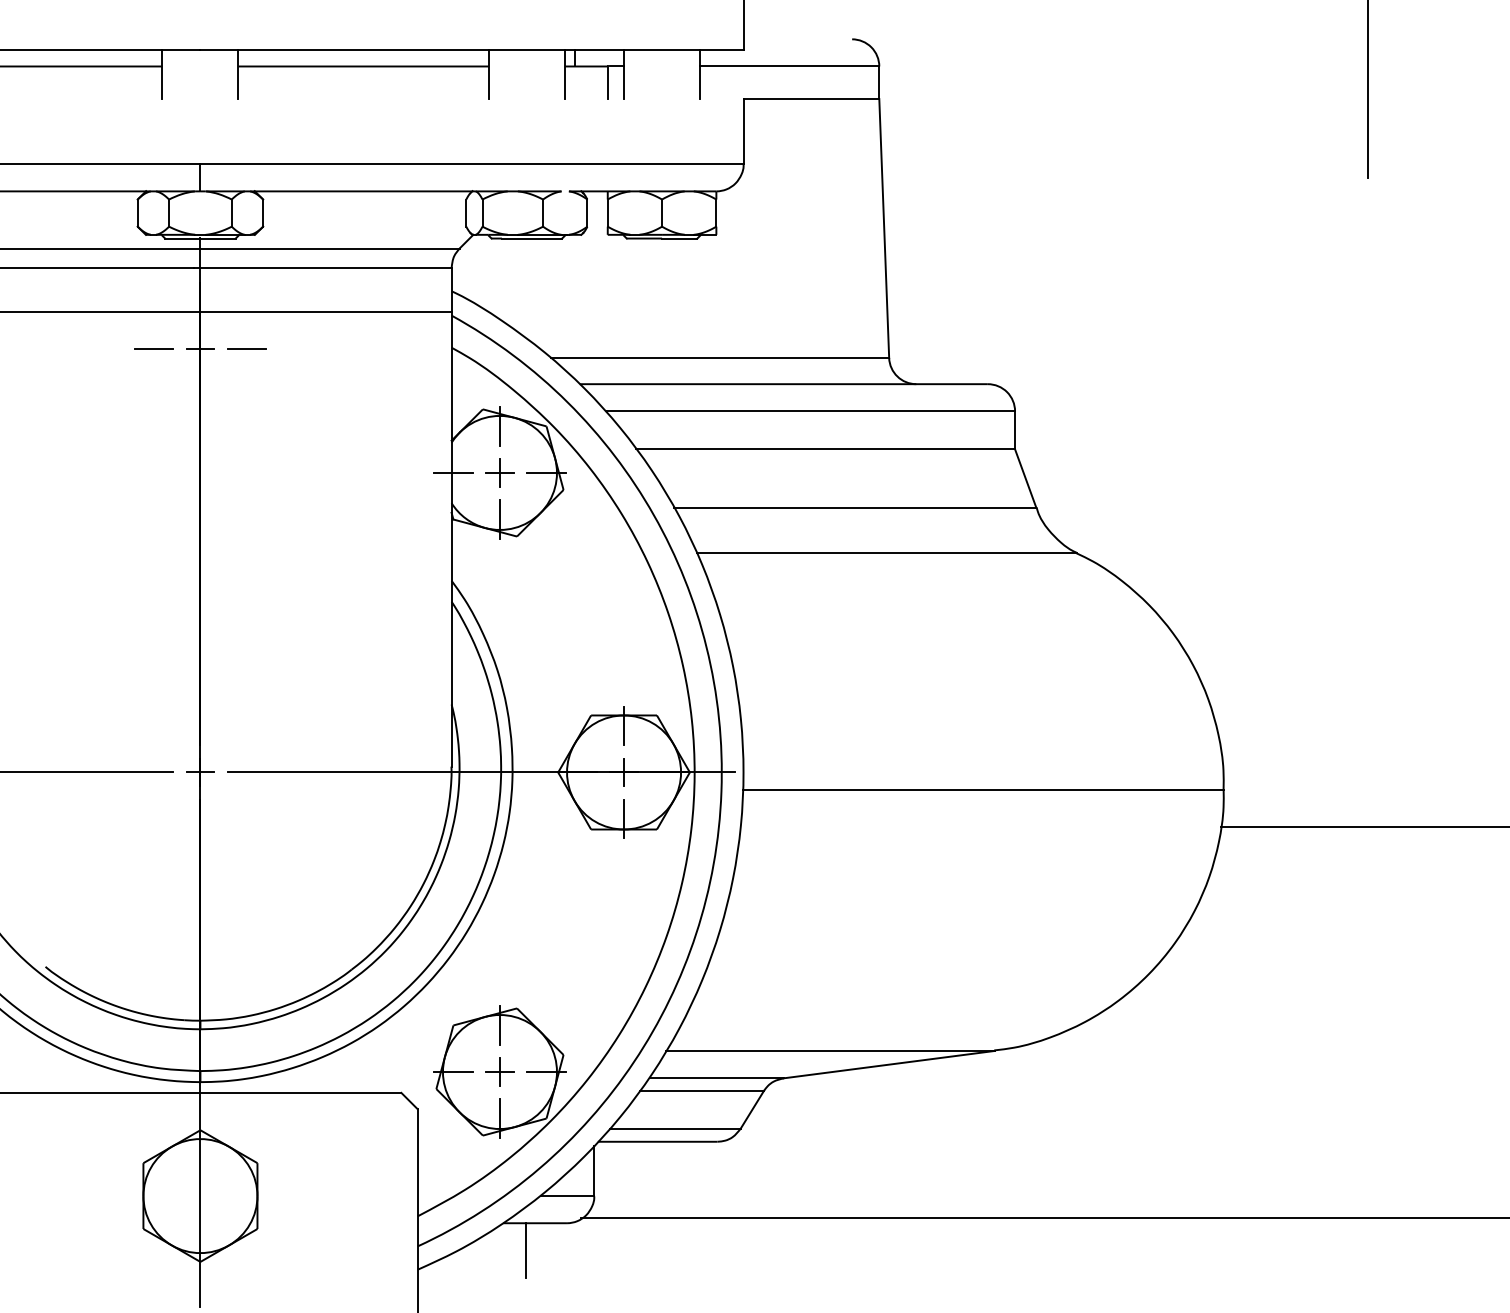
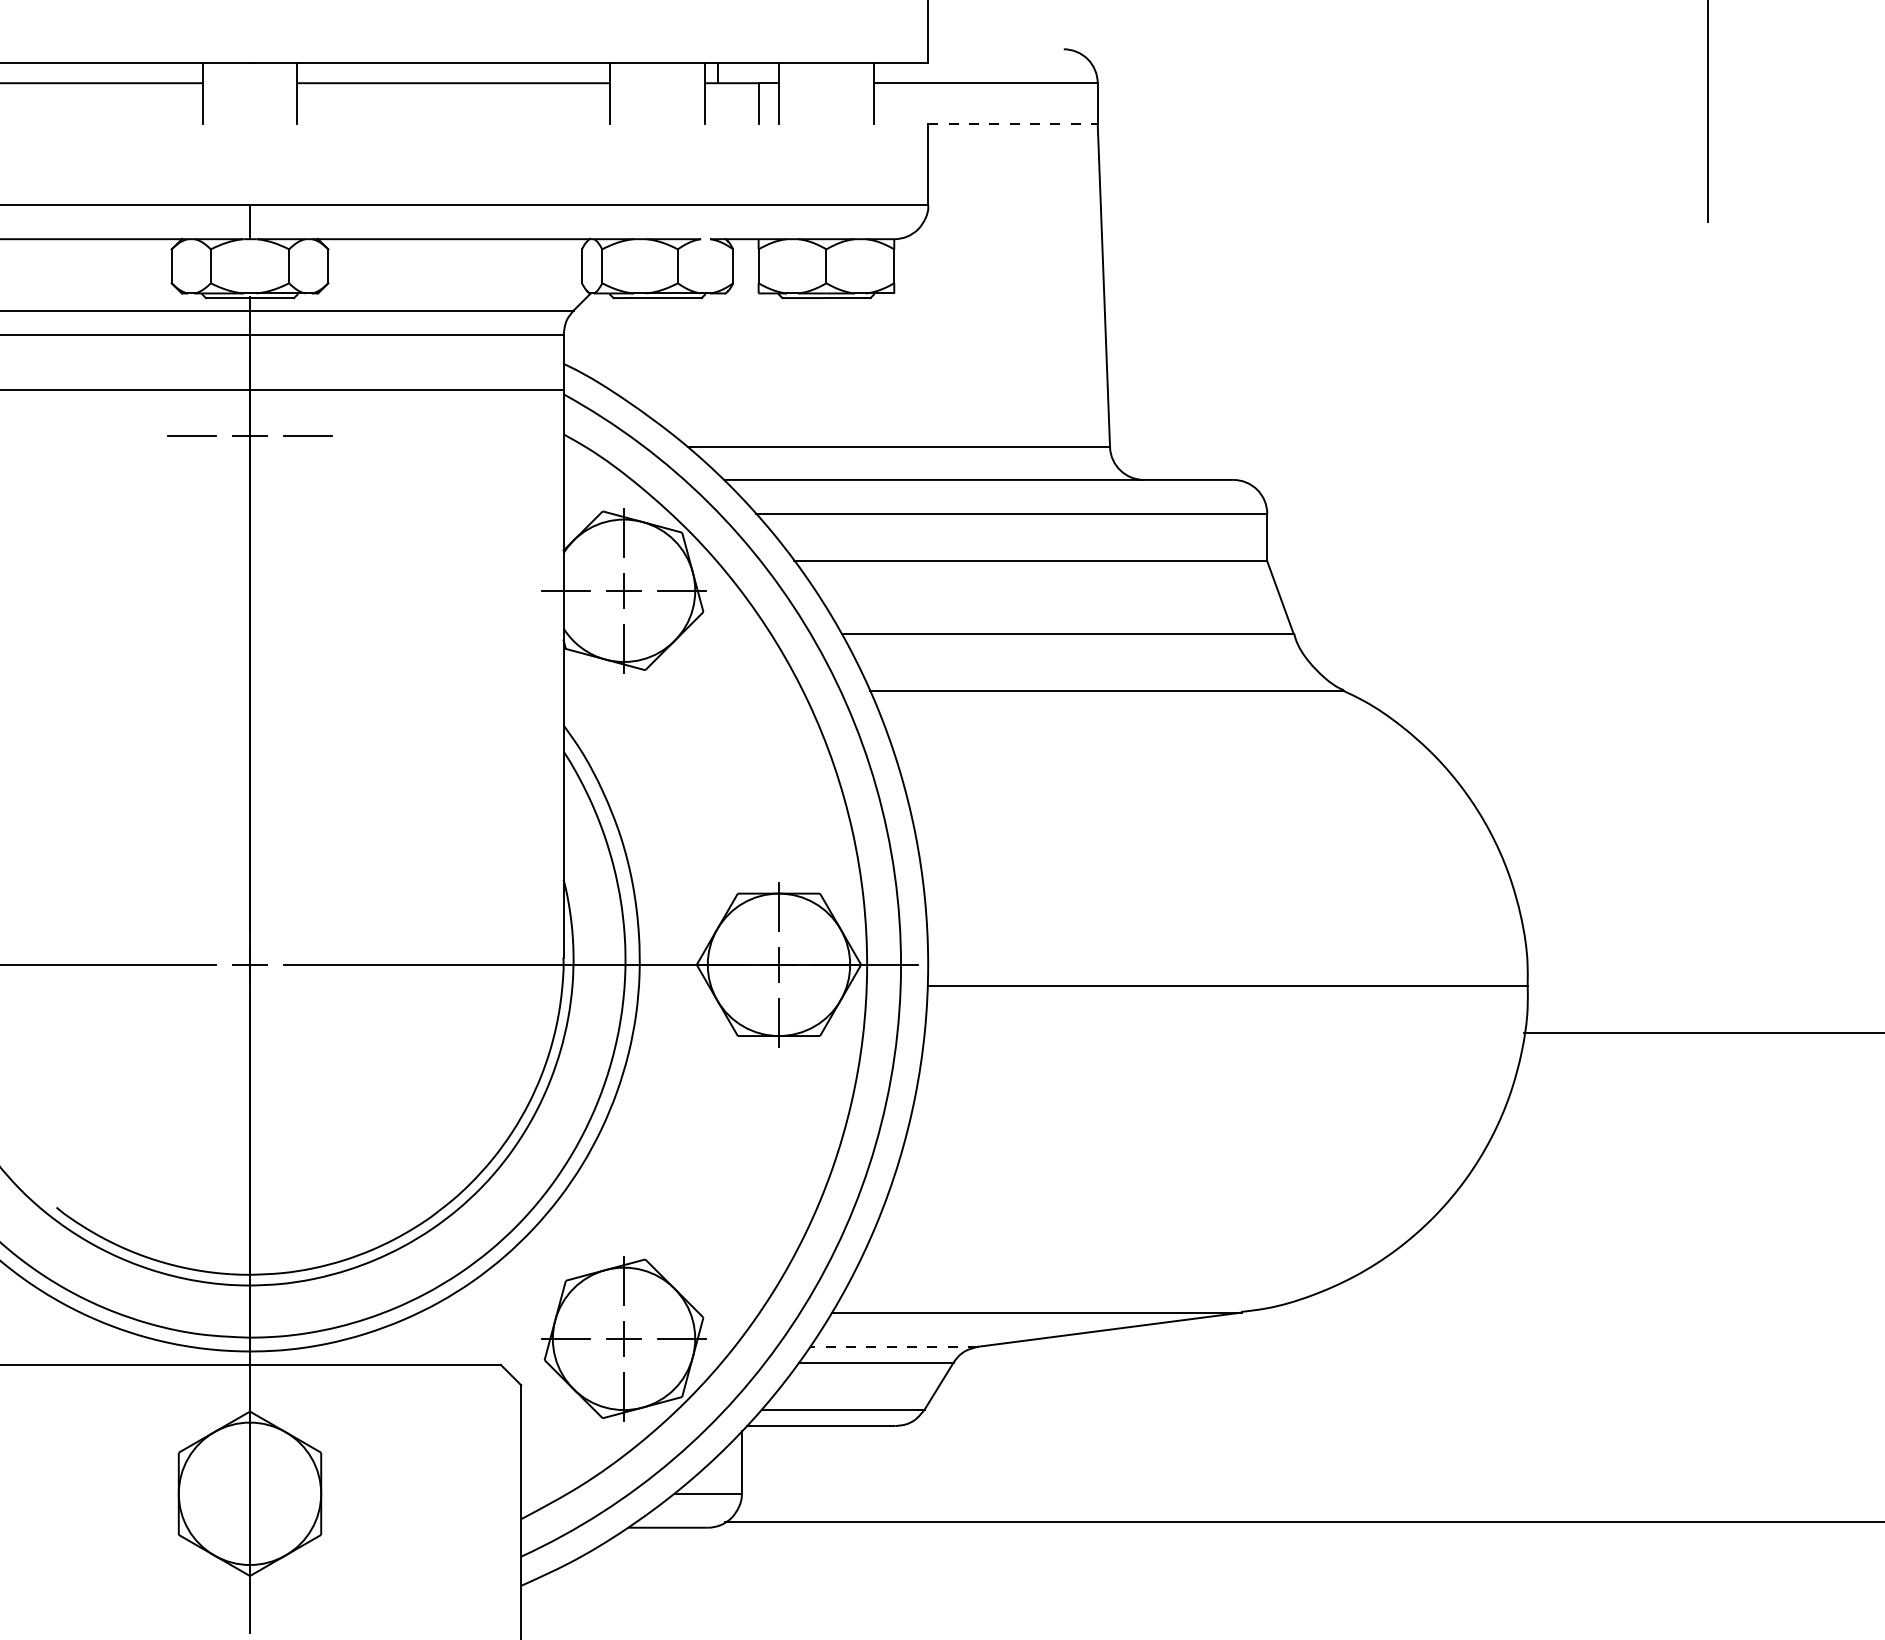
line: (811, 98) -> (1012, 123), solid -> dashed
line: (716, 1078) -> (894, 1346), solid -> dashed
line: (525, 1250) -> (656, 1561), removed

